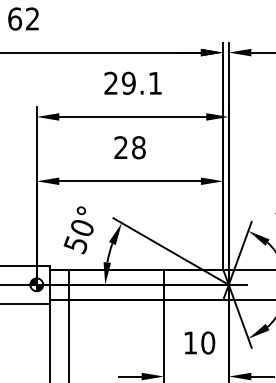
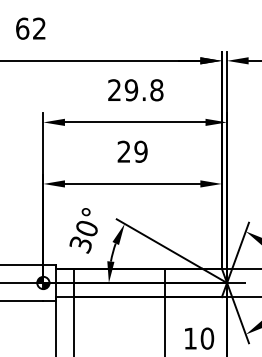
text: (155, 82) -> (156, 89), 29.1 -> 29.8
text: (138, 147) -> (140, 151), 28 -> 29
text: (75, 244) -> (80, 244), 50° -> 30°

